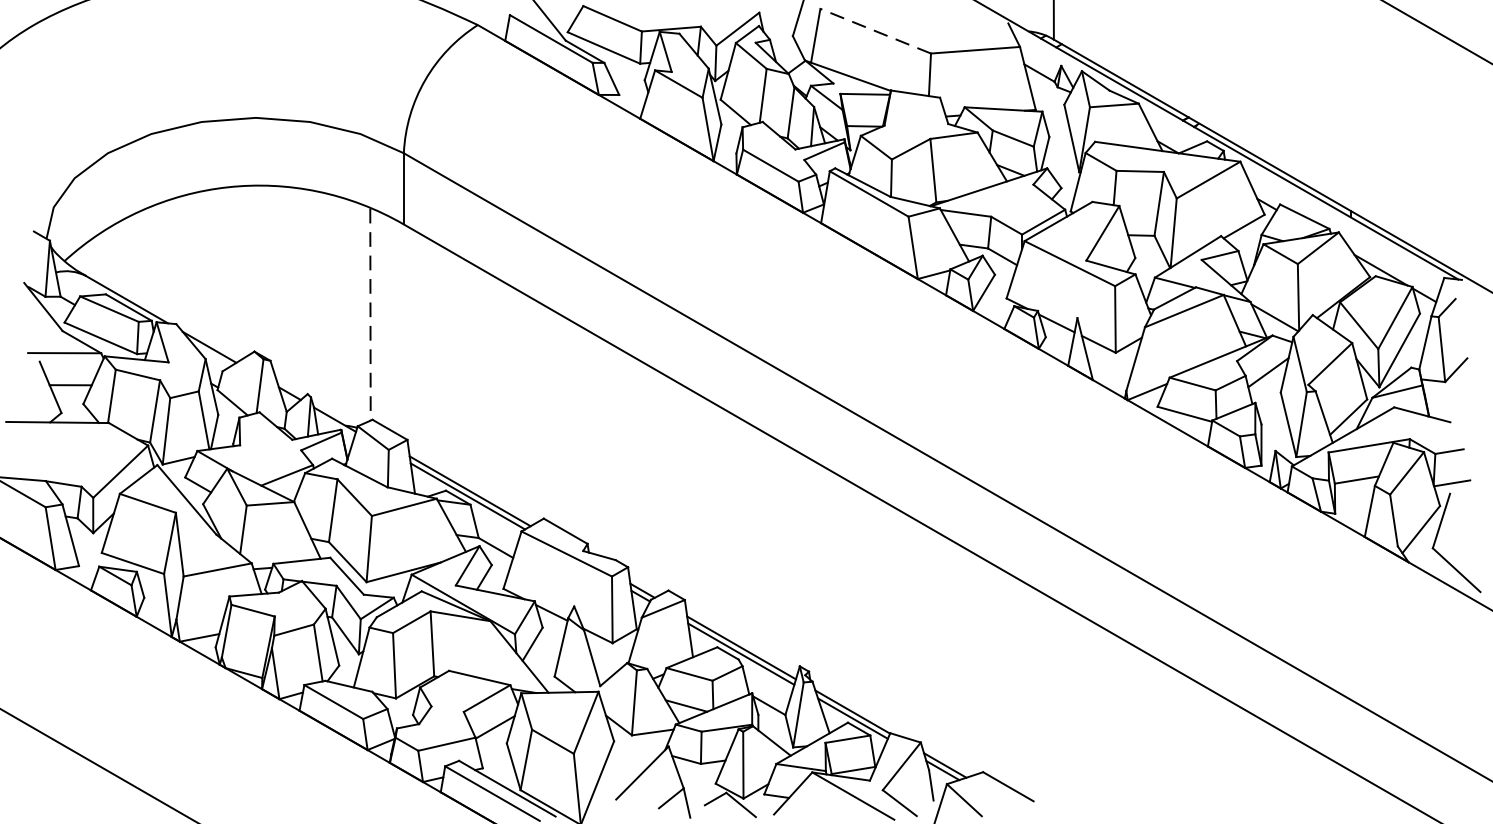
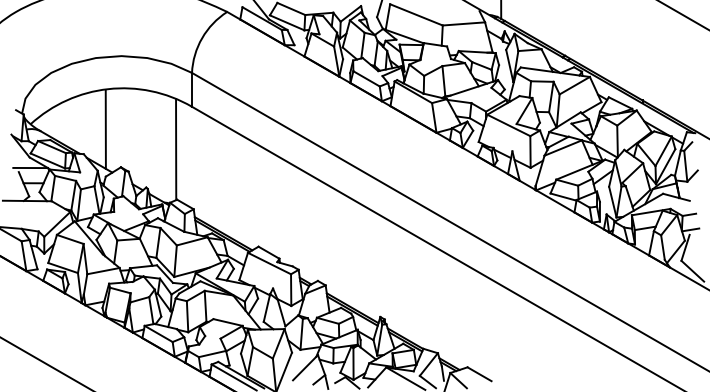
line: (873, 30) -> (415, 14), dashed -> solid
line: (221, 272) -> (105, 129), added
line: (371, 316) -> (176, 150), dashed -> solid

